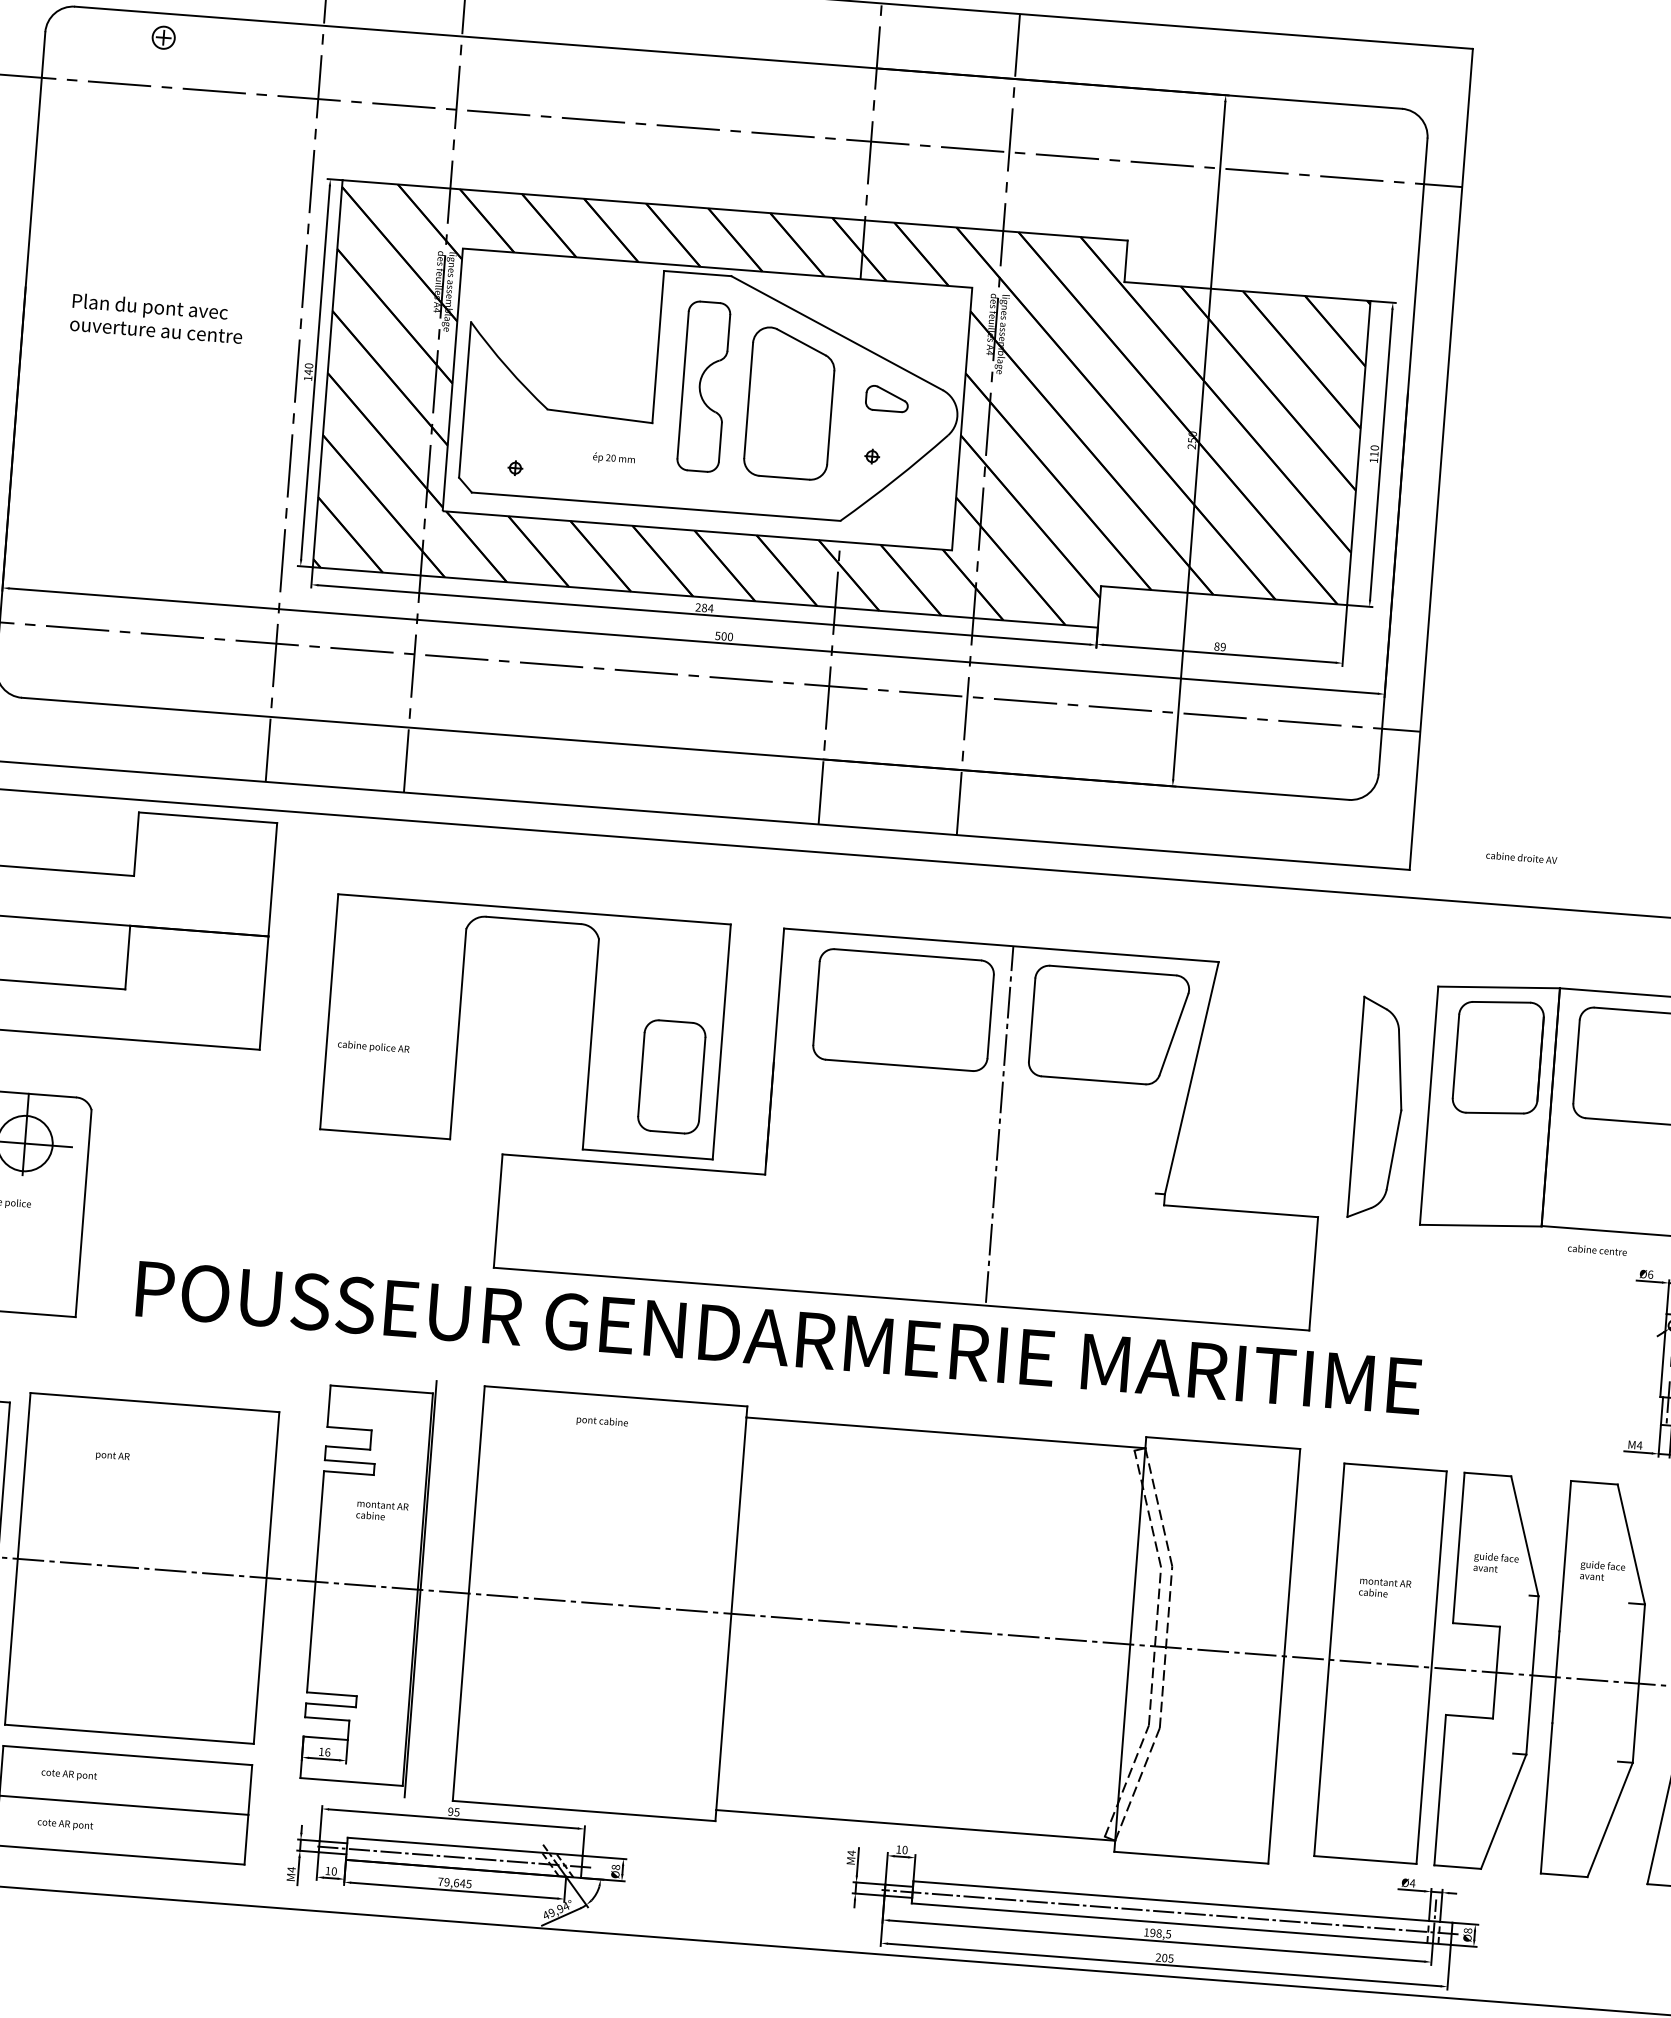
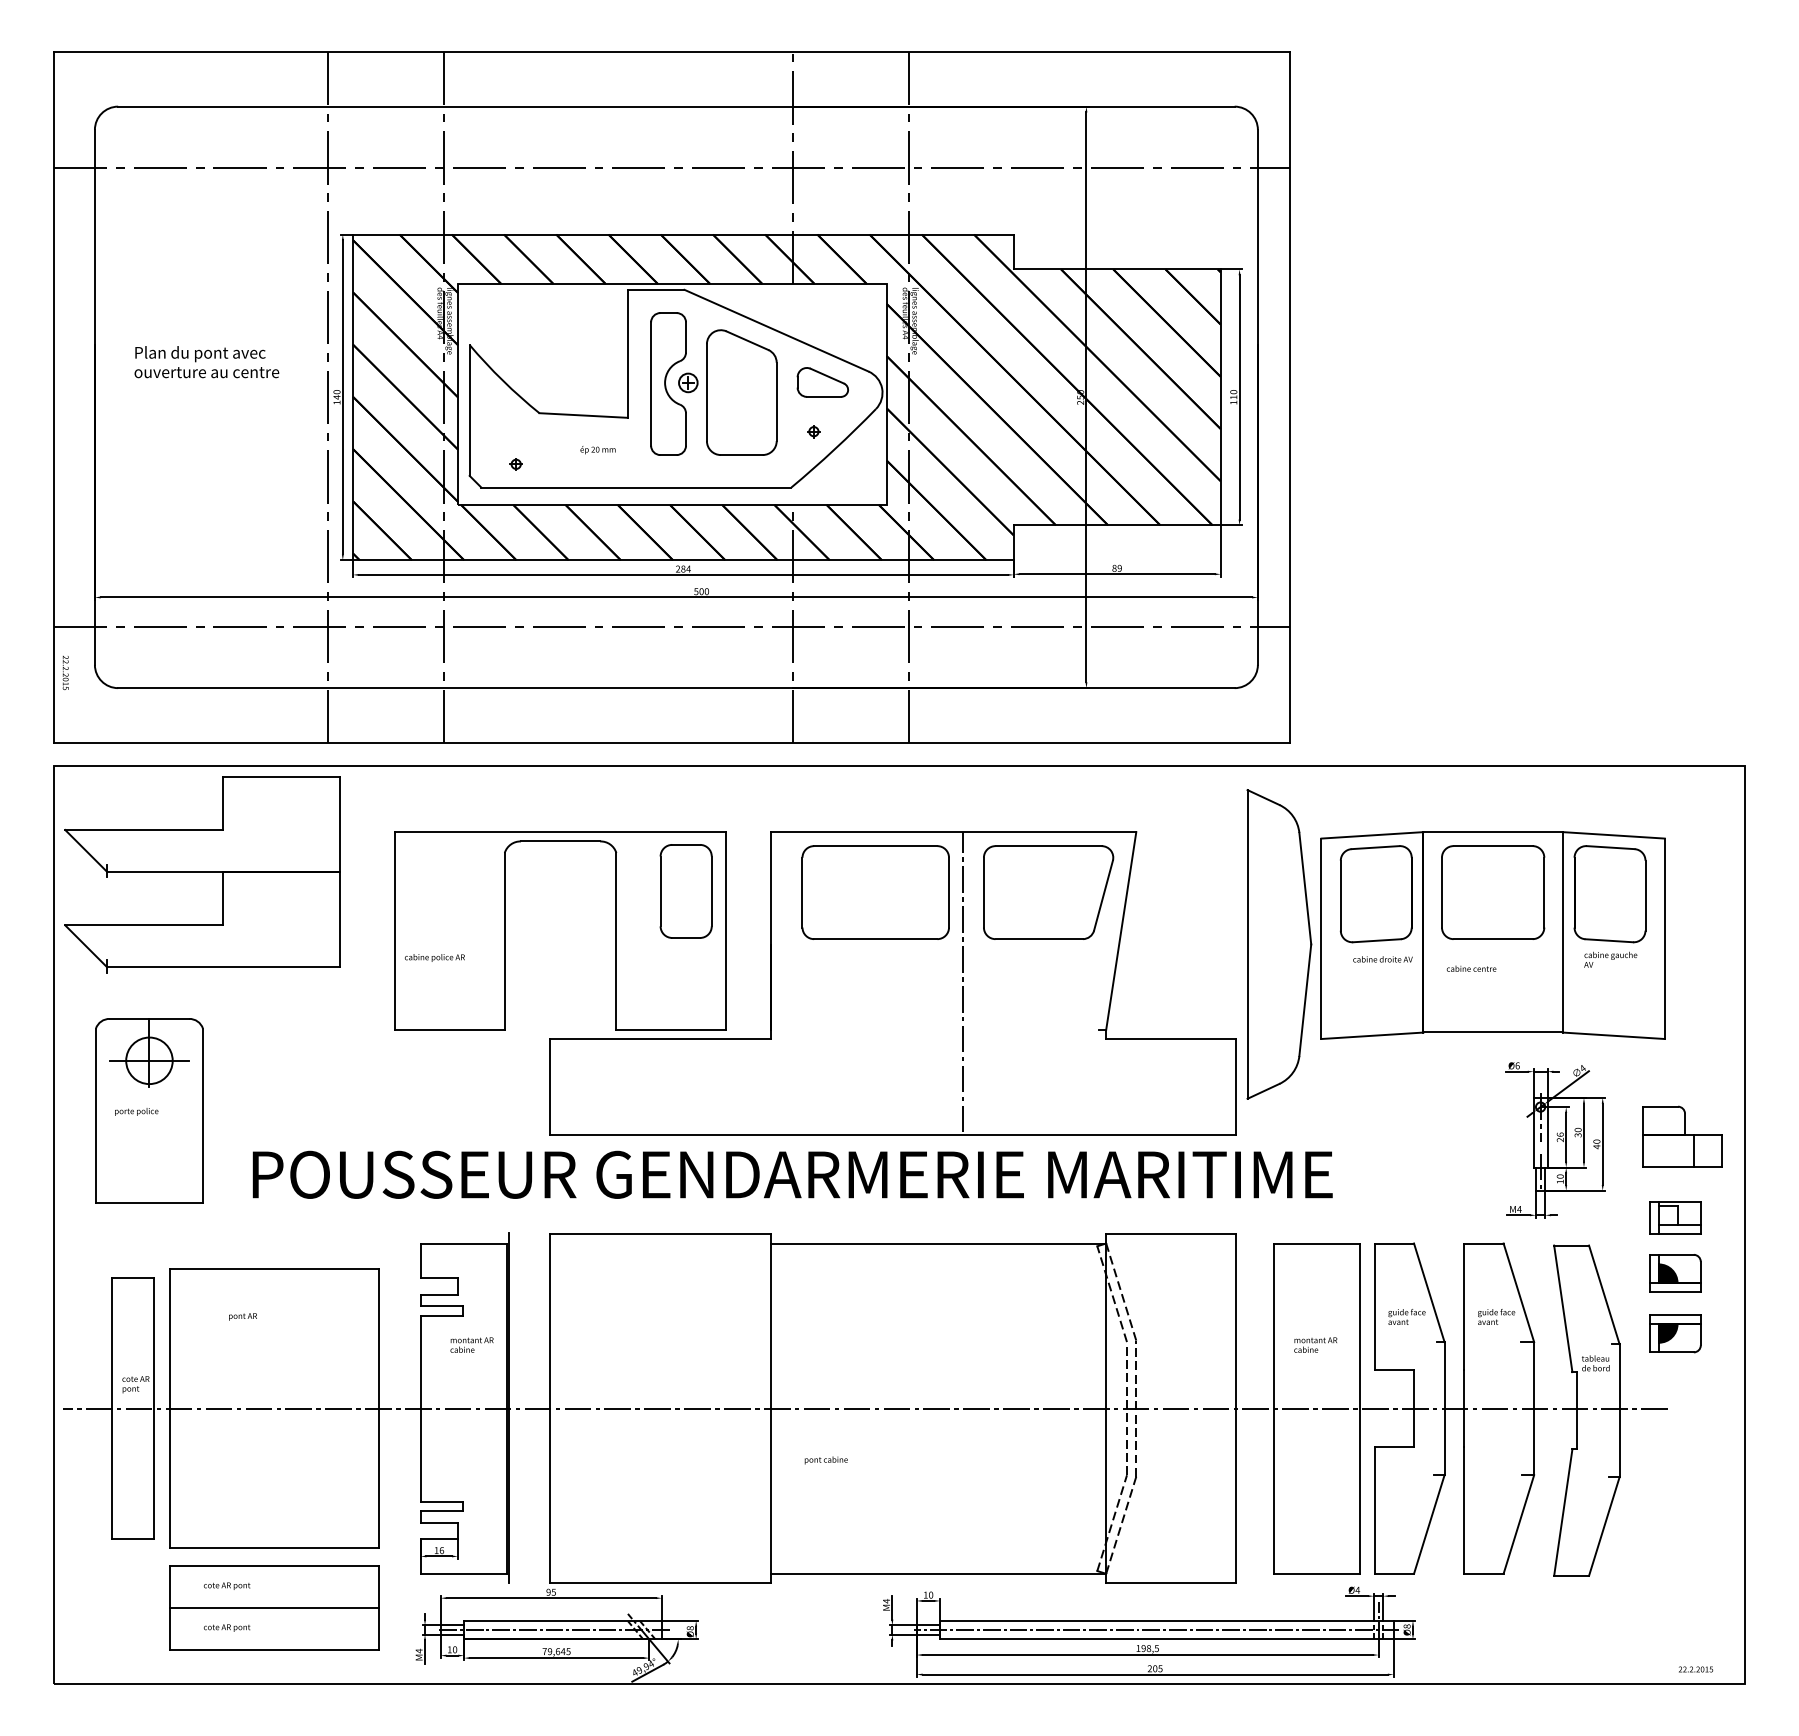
part: (163, 37) -> (688, 382), moved
part: (886, 398) -> (822, 382), size x1.43
text: (1521, 857) -> (1382, 959), moved
part: (670, 1076) -> (685, 891), moved
part: (1378, 1108) -> (1279, 944), size x1.67
text: (1597, 1249) -> (1471, 968), moved
text: (601, 1421) -> (825, 1460), moved

